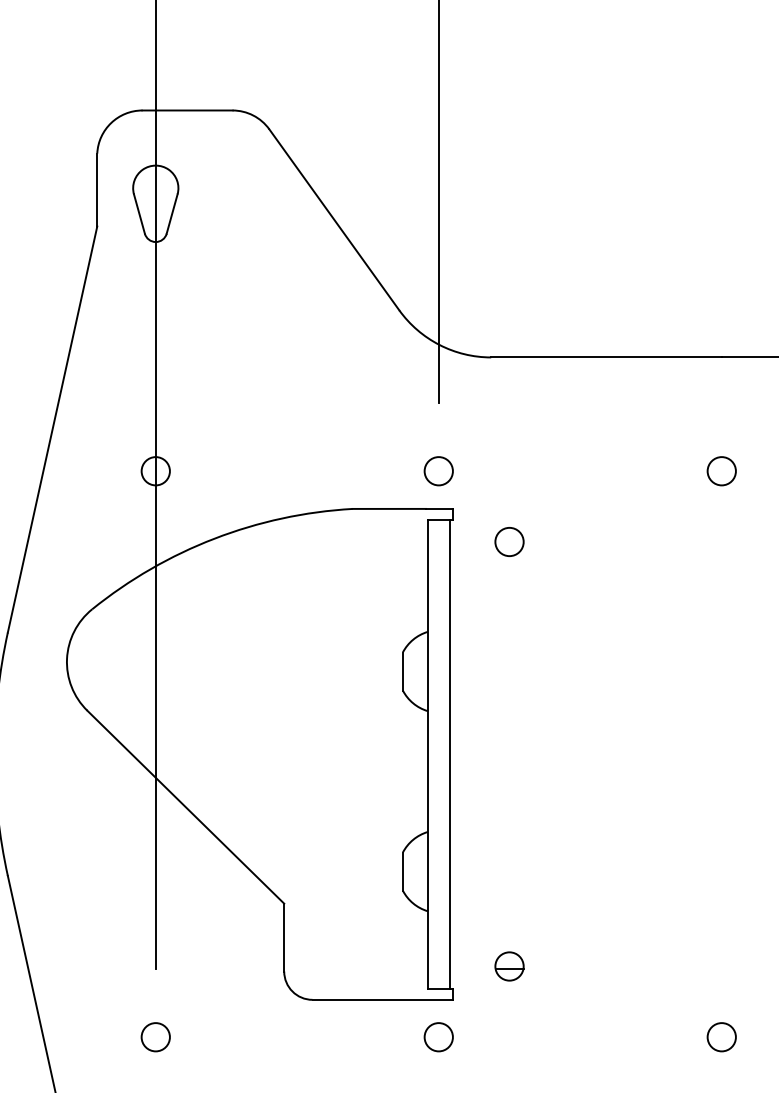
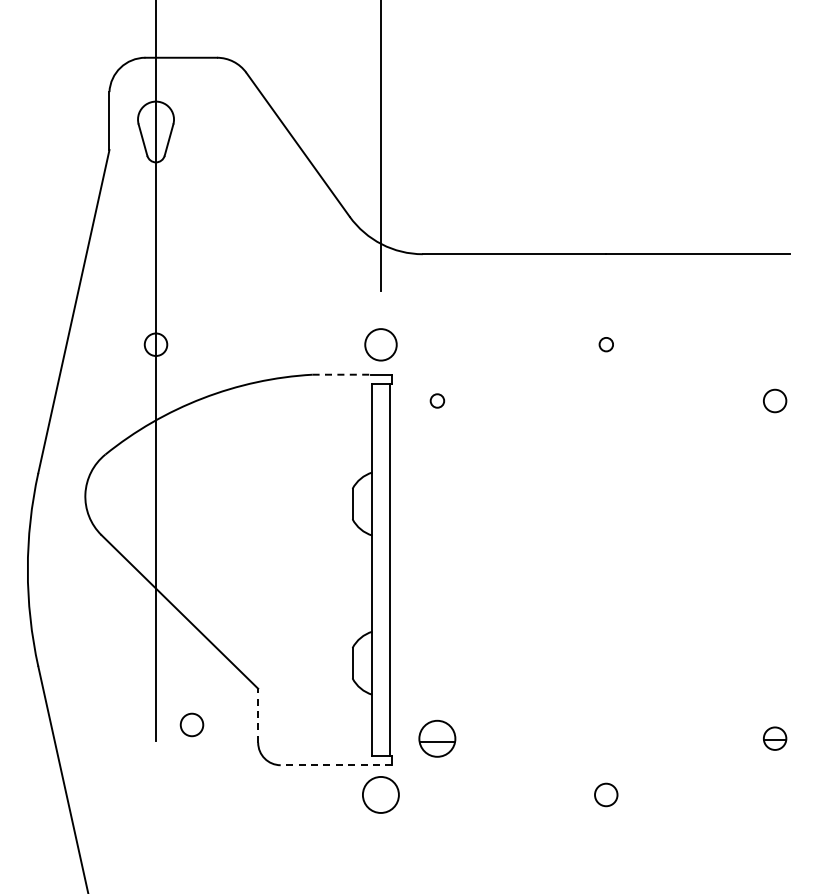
circle: (439, 470) -> (381, 344), size x1.4
circle: (722, 470) -> (606, 344), size x0.6
line: (390, 508) -> (342, 374), solid -> dashed
circle: (509, 541) -> (437, 400), size x0.6
line: (284, 937) -> (258, 715), solid -> dashed
part: (509, 966) -> (437, 738), size x1.6
line: (382, 1000) -> (336, 765), solid -> dashed
circle: (155, 1036) -> (191, 724), moved
circle: (439, 1036) -> (381, 794), size x1.6

